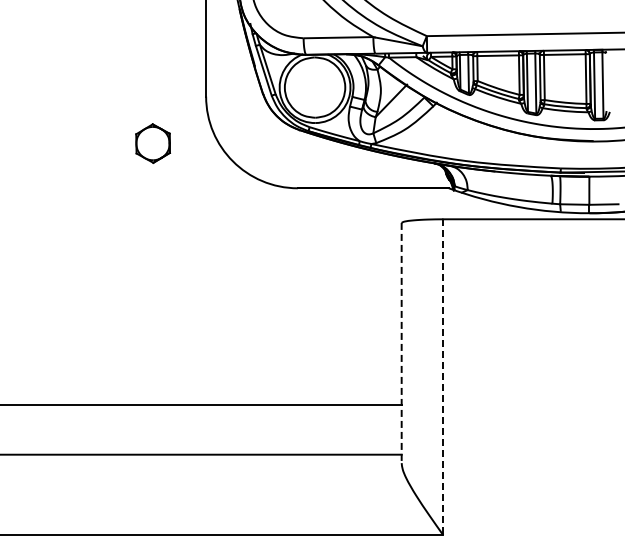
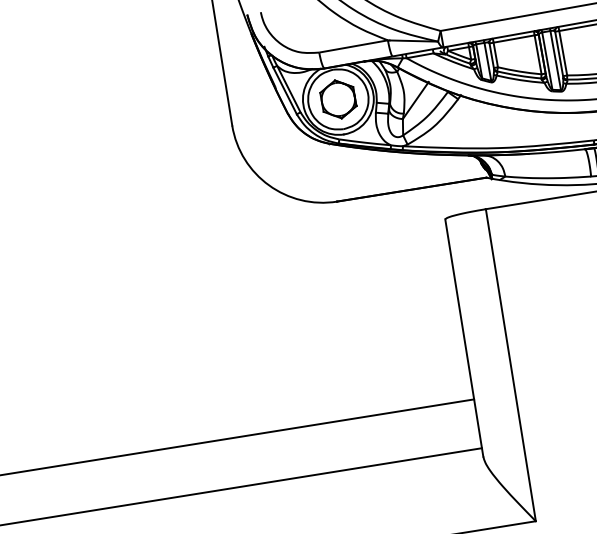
part: (152, 143) -> (337, 99), moved
line: (401, 343) -> (464, 338), dashed -> solid
line: (443, 377) -> (511, 365), dashed -> solid

